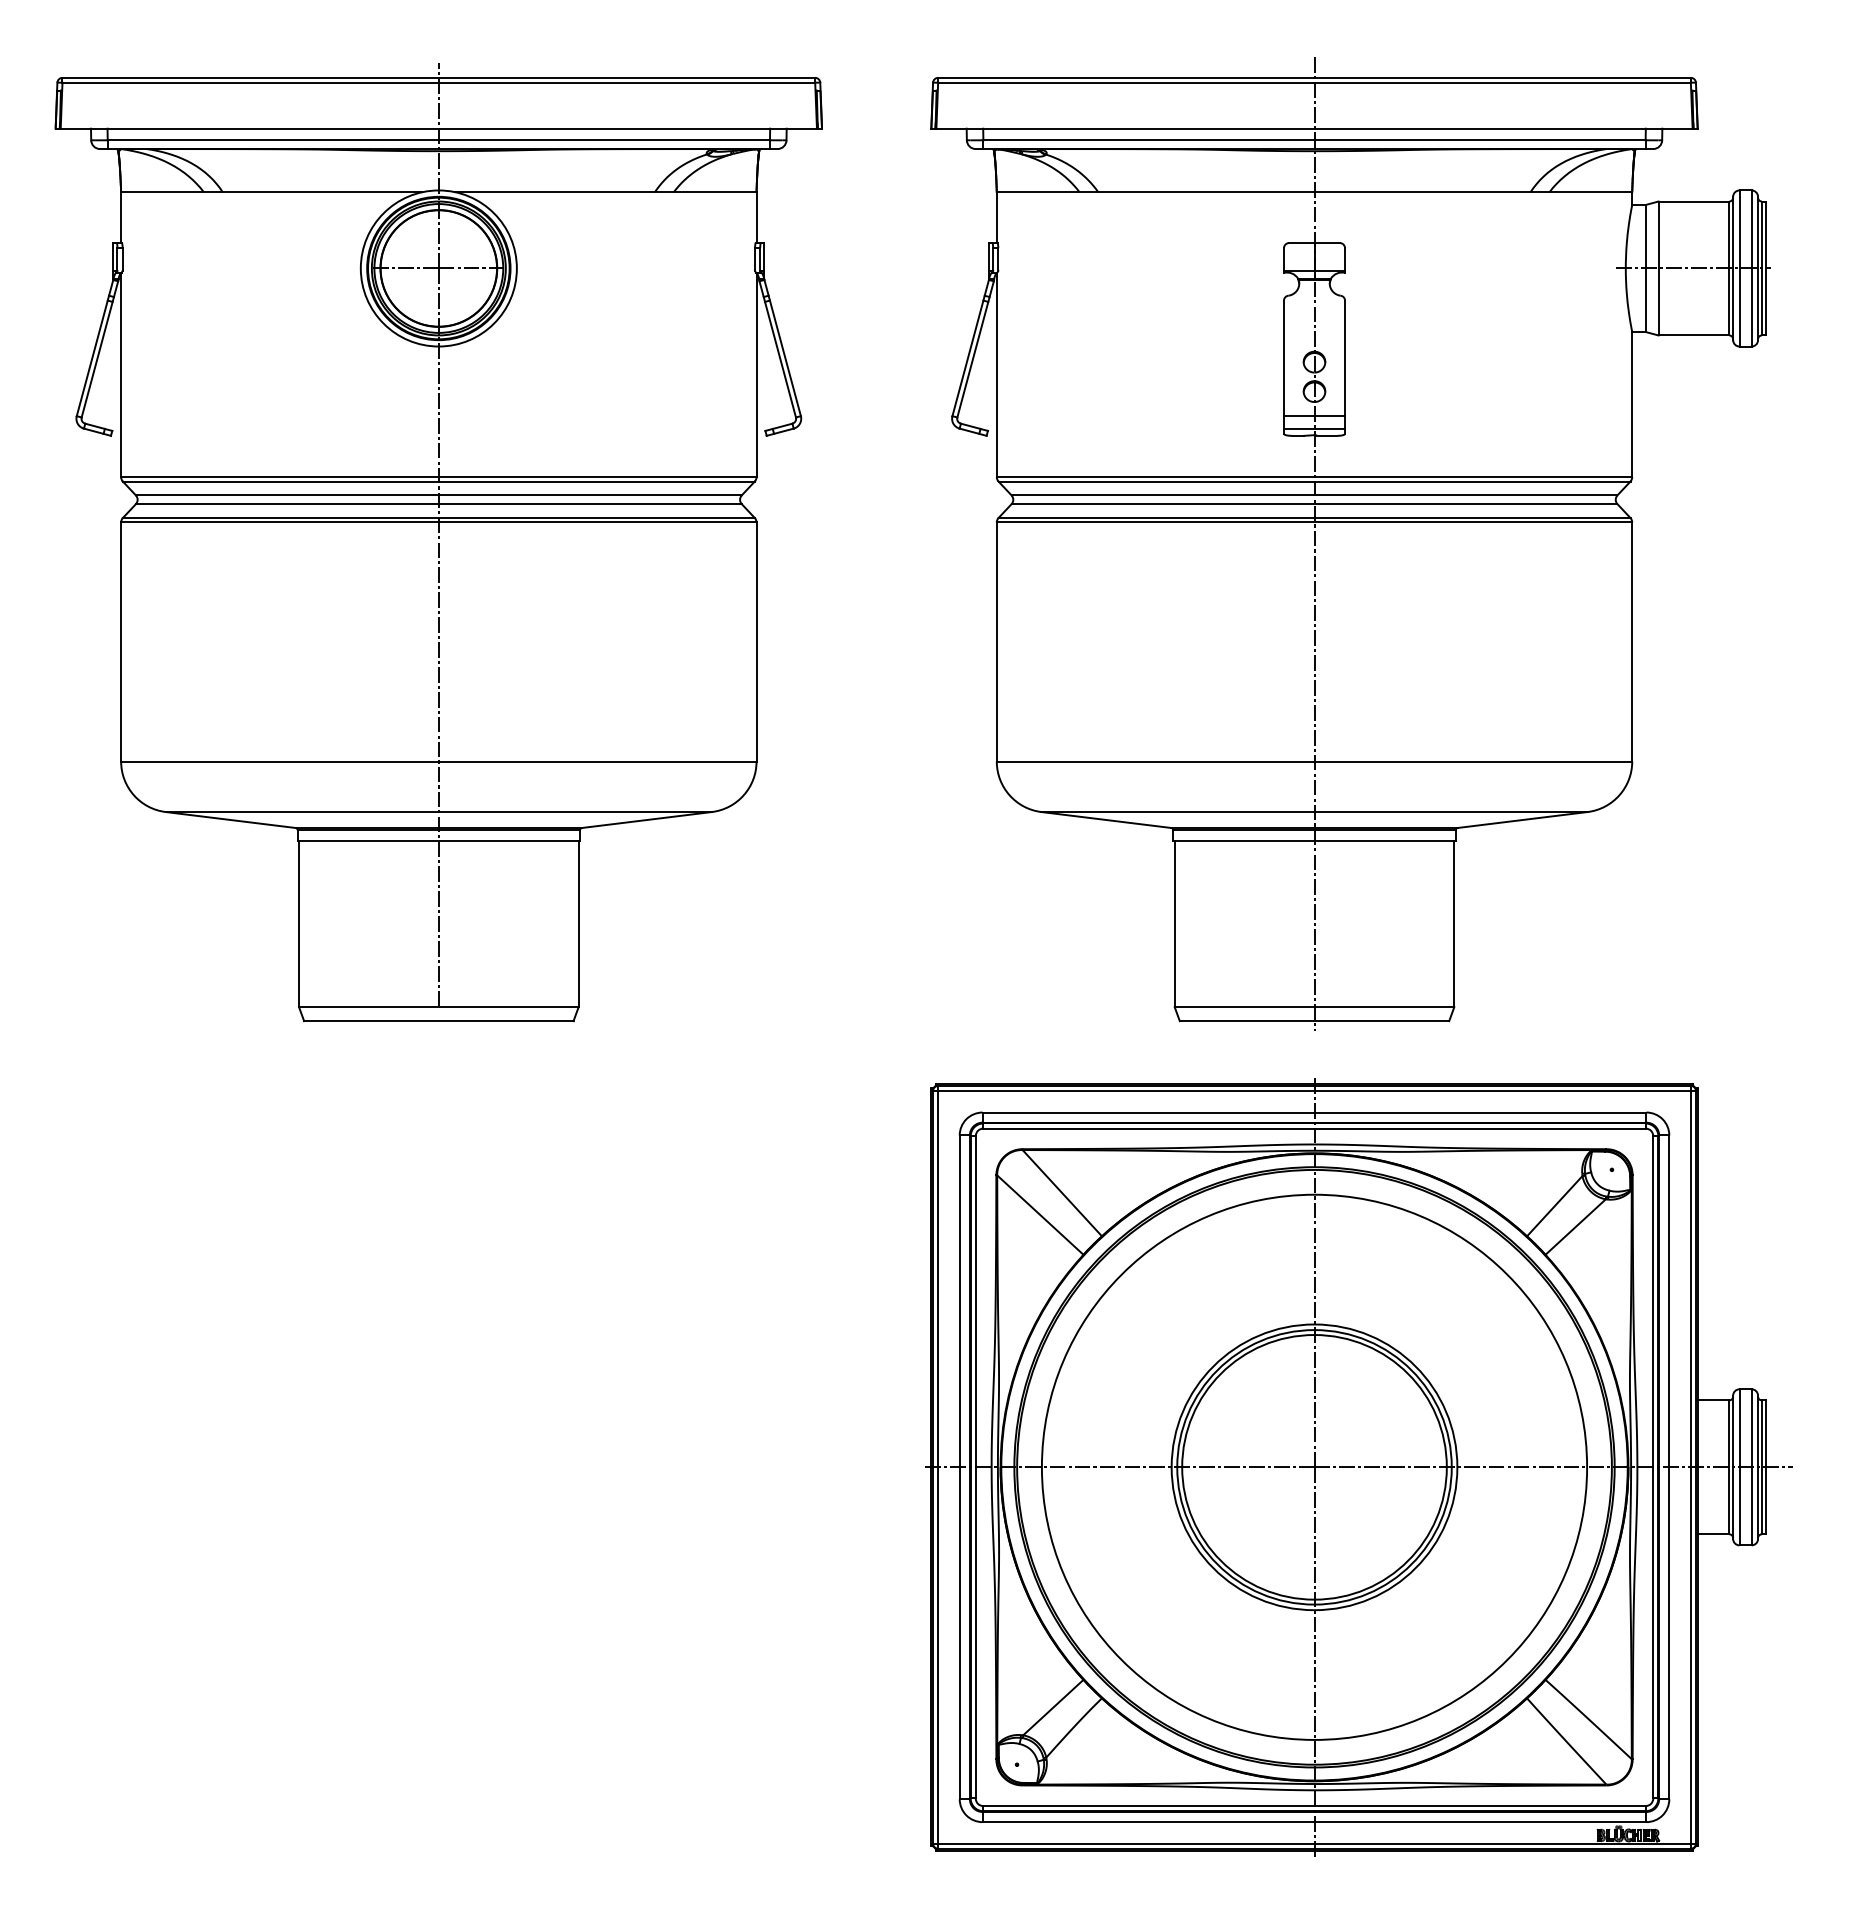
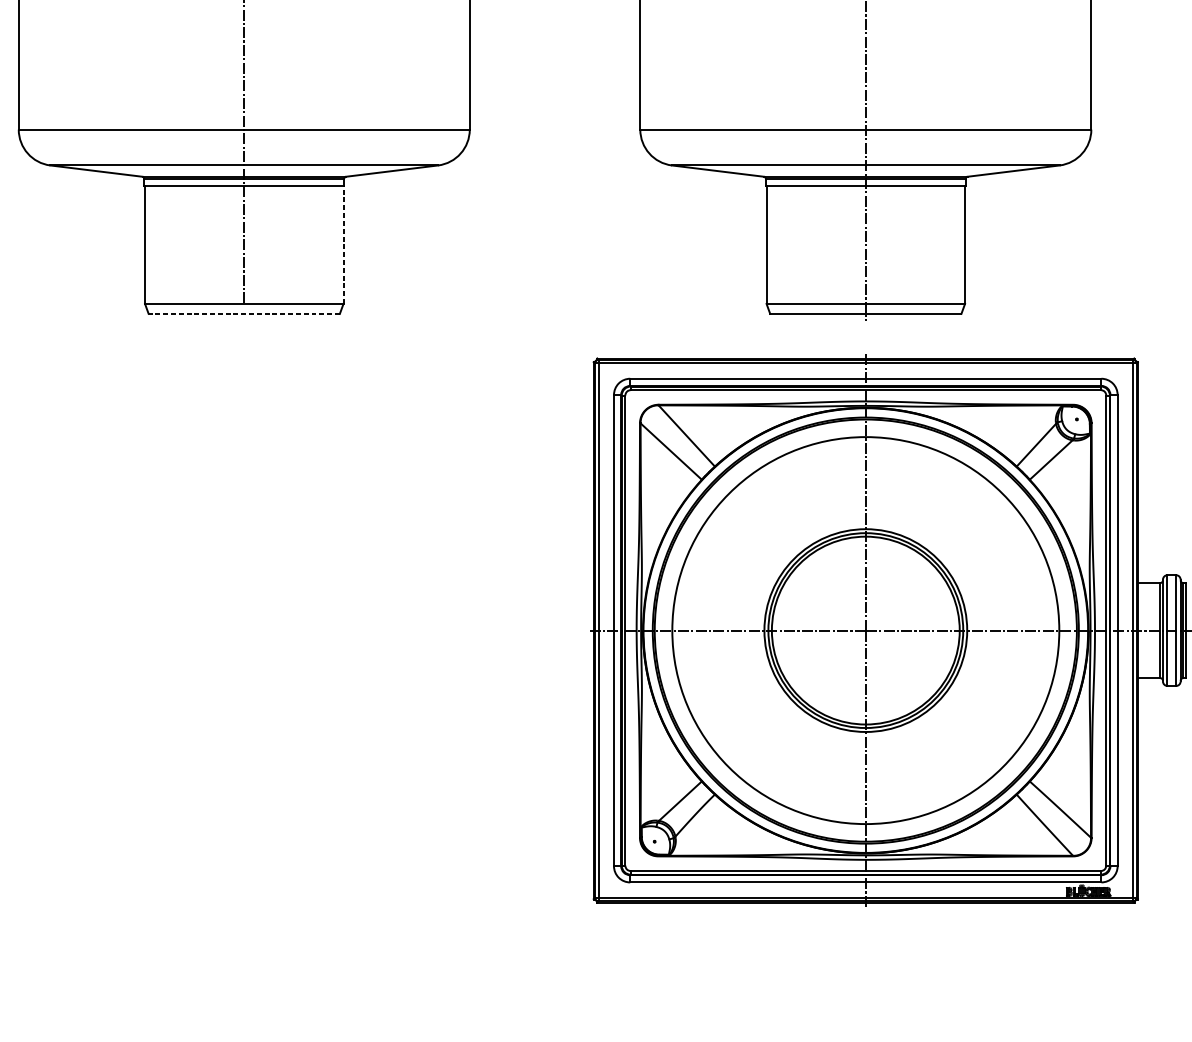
line: (578, 923) -> (343, 244), solid -> dashed
line: (438, 1021) -> (244, 314), solid -> dashed

